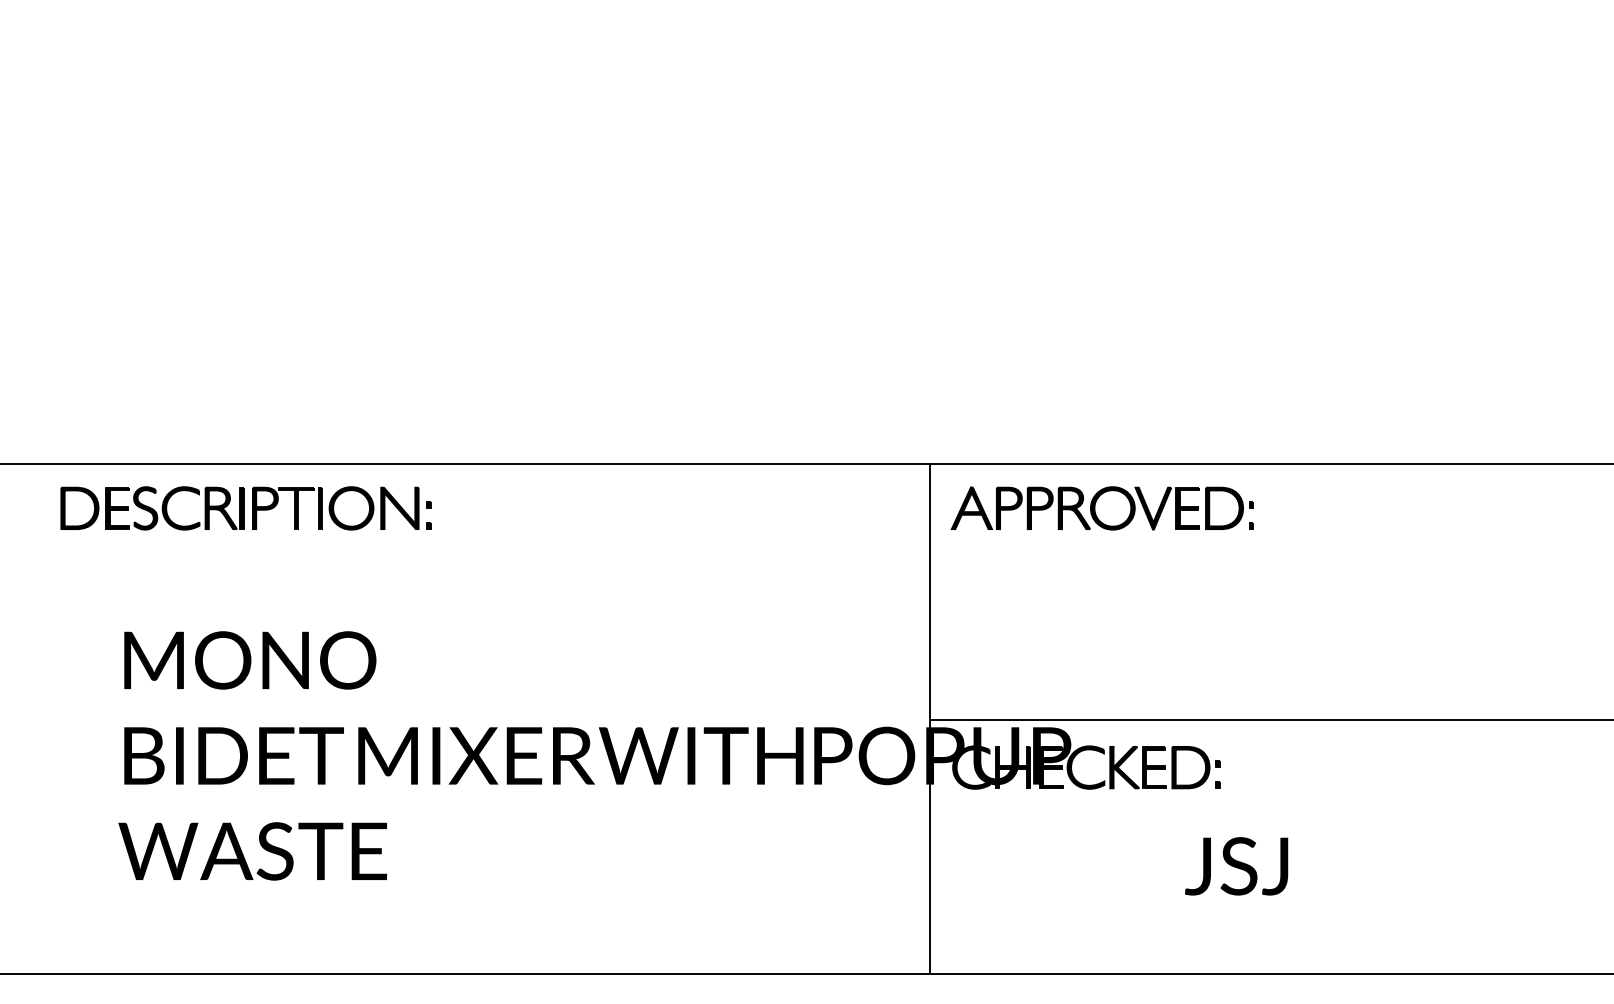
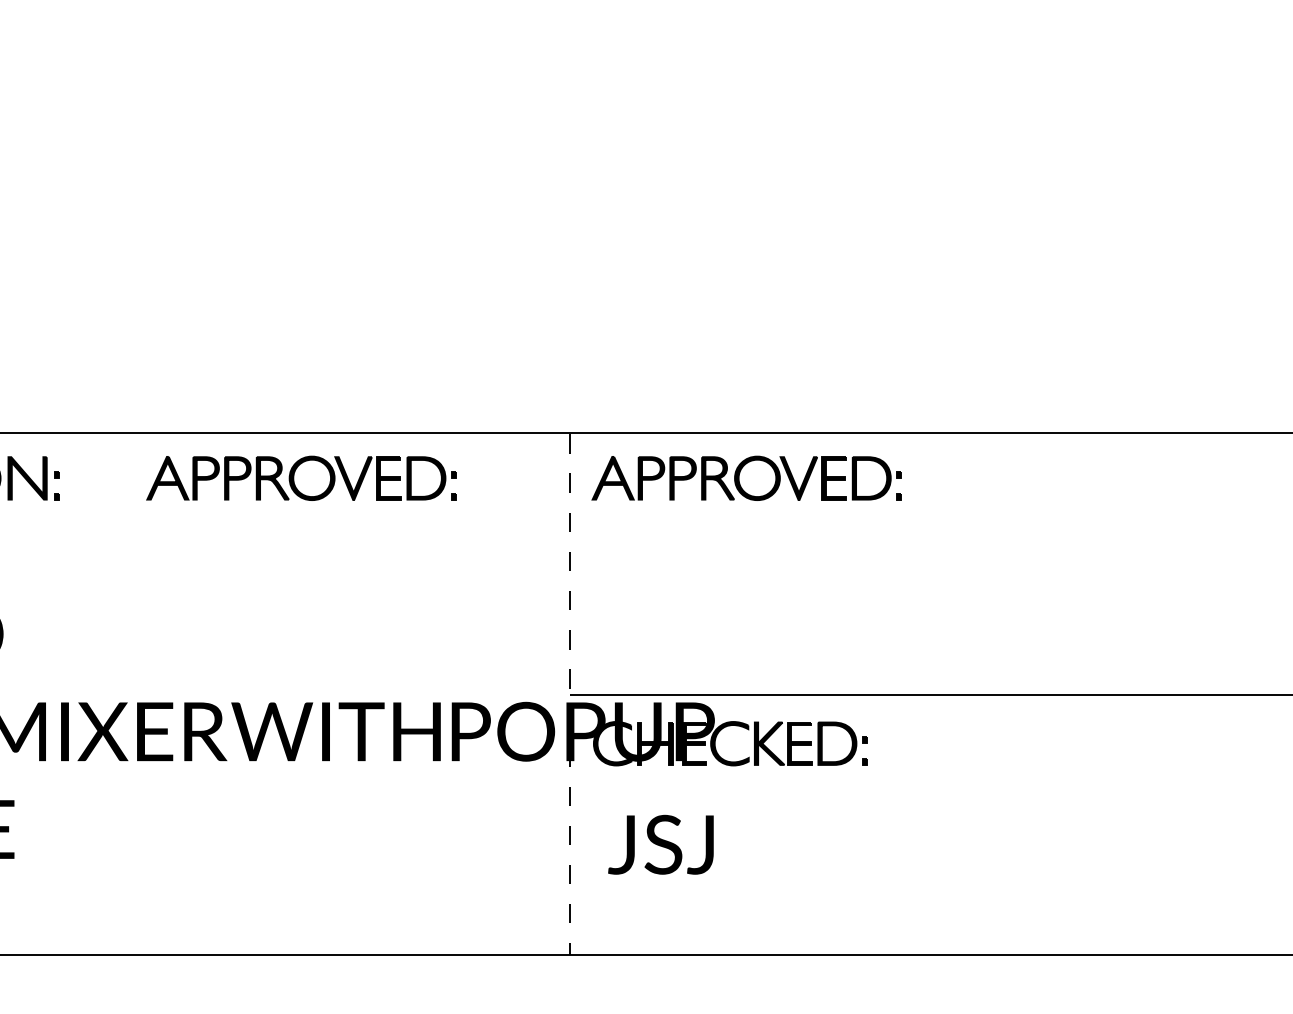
part: (666, 508) -> (300, 478), added
line: (929, 720) -> (569, 695), solid -> dashed
text: (1236, 866) -> (660, 844), moved

